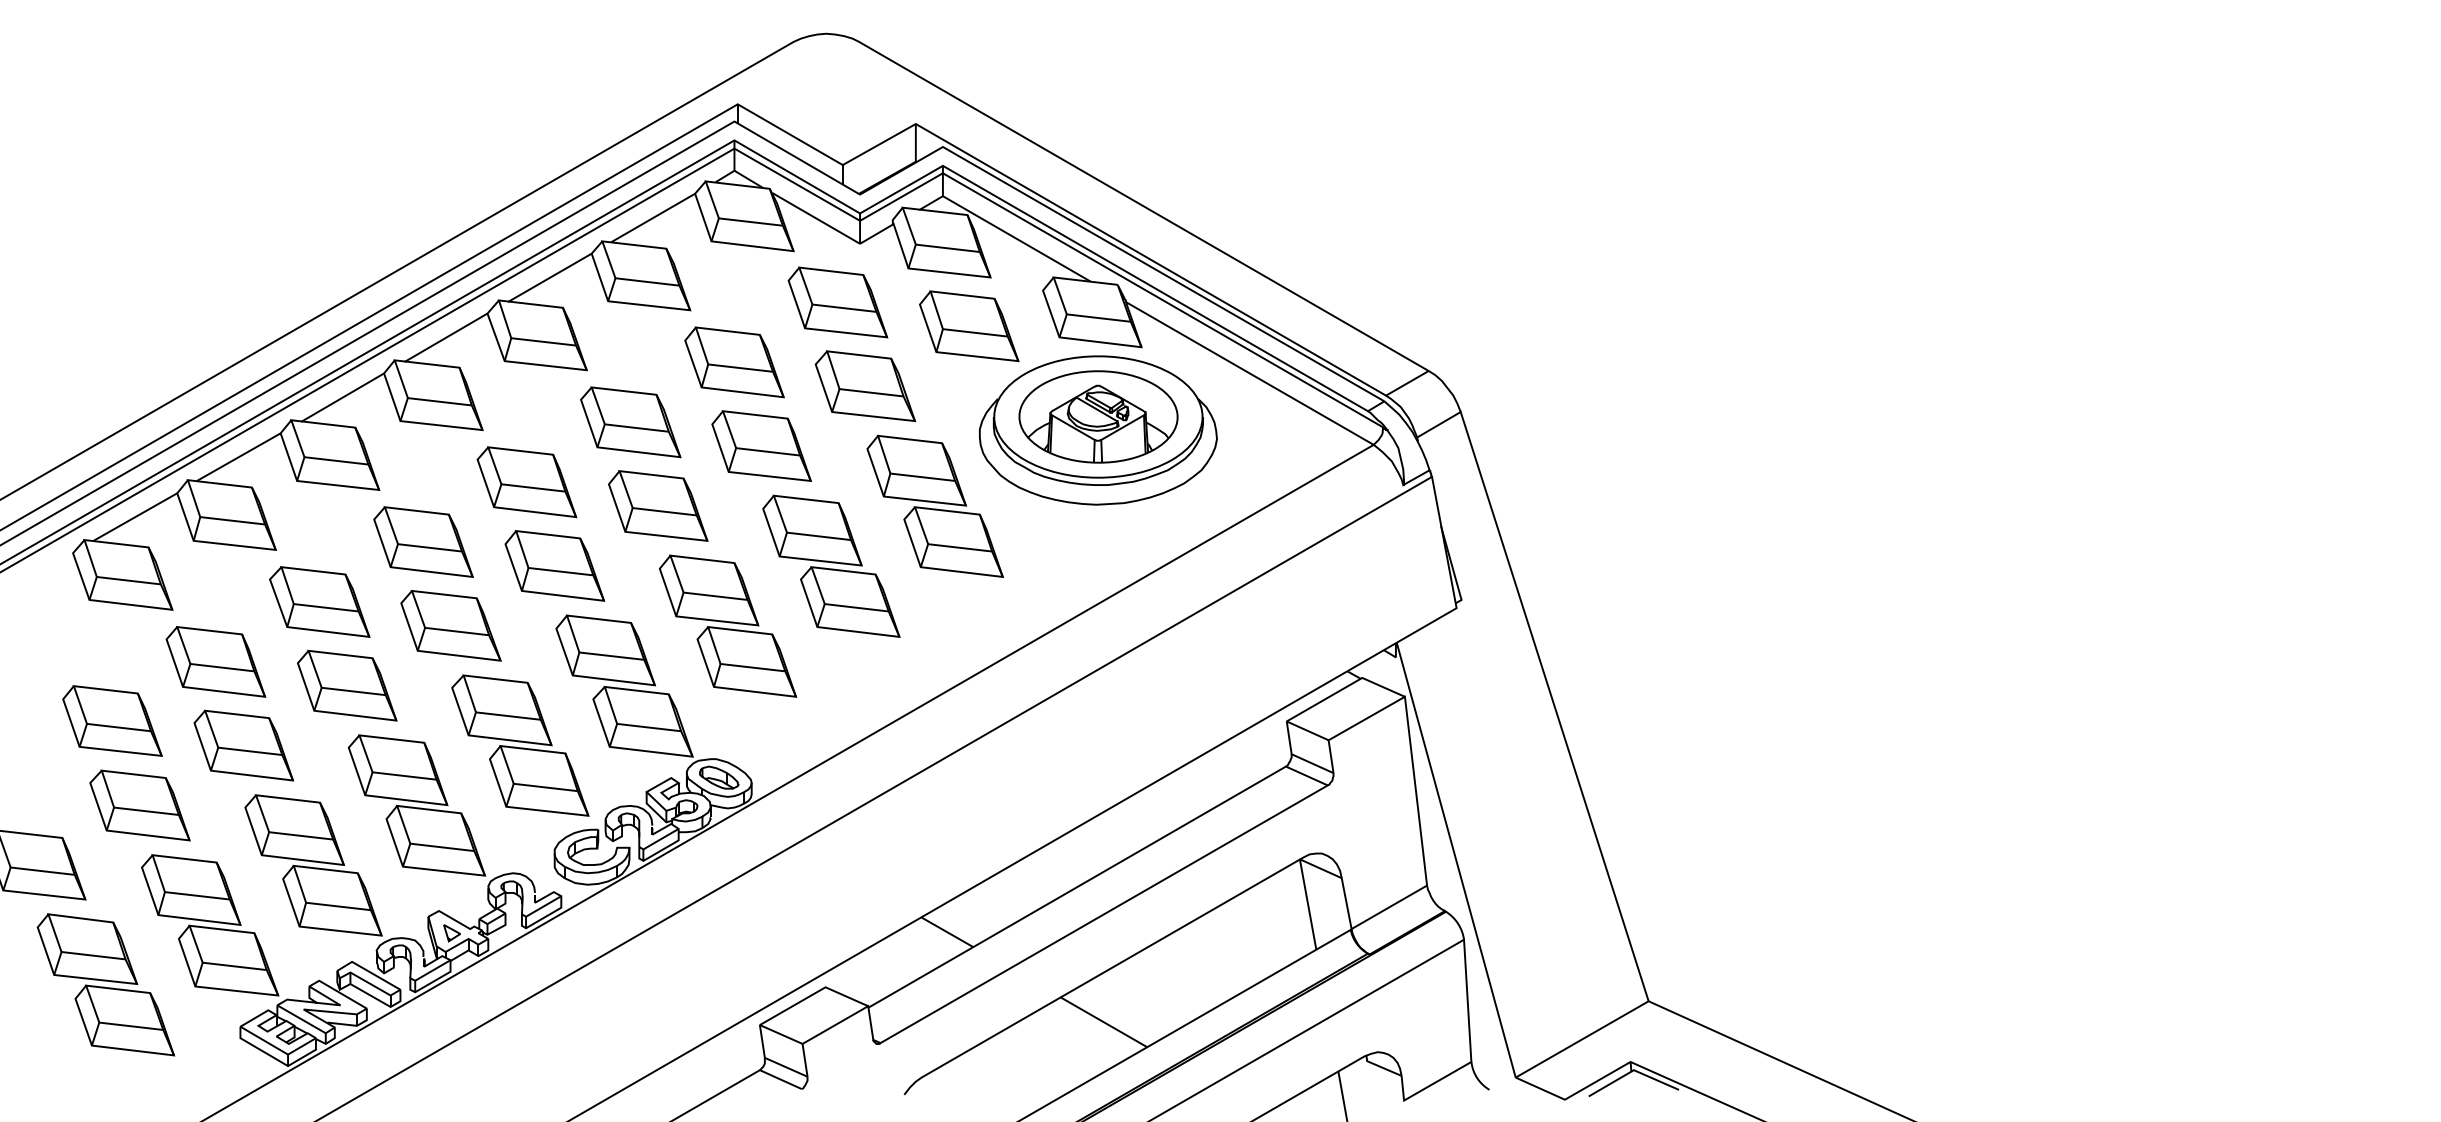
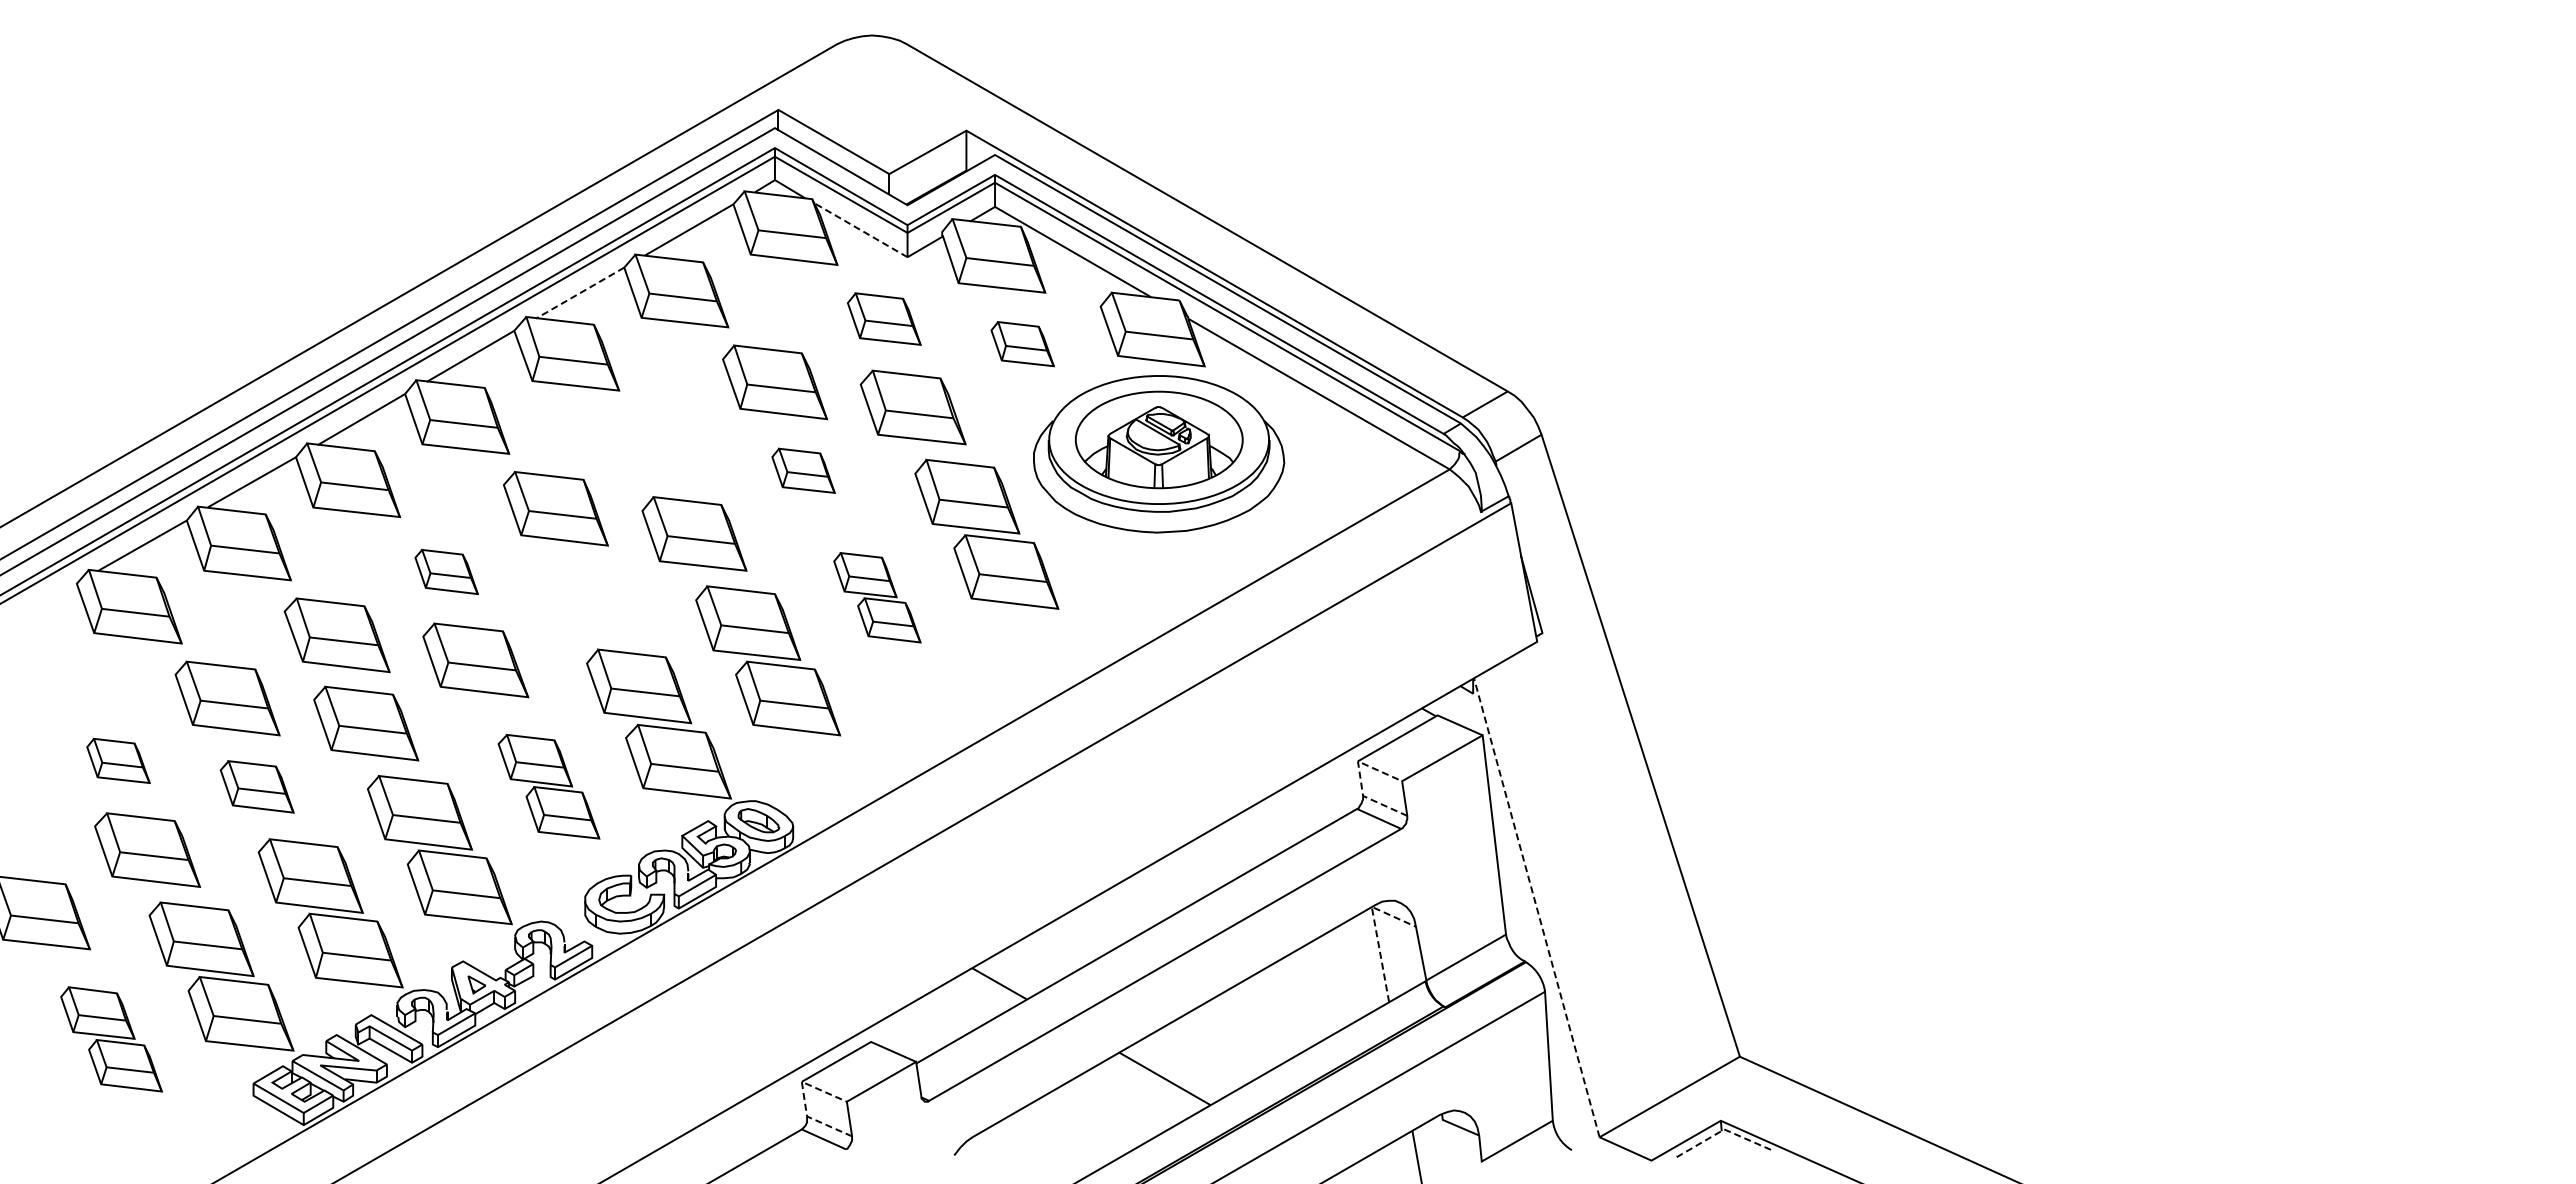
line: (816, 218) -> (861, 230), solid -> dashed
line: (549, 278) -> (579, 293), solid -> dashed
part: (838, 301) -> (884, 318), size x0.7
part: (968, 325) -> (1022, 343), size x0.6
part: (630, 422) -> (665, 445), removed
part: (761, 445) -> (803, 470), size x0.6
part: (423, 541) -> (446, 571), size x0.6
part: (554, 565) -> (585, 596), removed
part: (831, 566) -> (877, 597), size x0.6
part: (112, 720) -> (118, 760), size x0.6
line: (1289, 737) -> (1360, 778), solid -> dashed
part: (244, 745) -> (257, 786), size x0.7
part: (519, 745) -> (548, 786), size x0.7
line: (1455, 859) -> (1536, 907), solid -> dashed
line: (1303, 880) -> (1375, 929), solid -> dashed
part: (105, 984) -> (111, 1039), size x0.7
line: (762, 1041) -> (804, 1099), solid -> dashed
line: (1633, 1070) -> (1723, 1129), solid -> dashed

